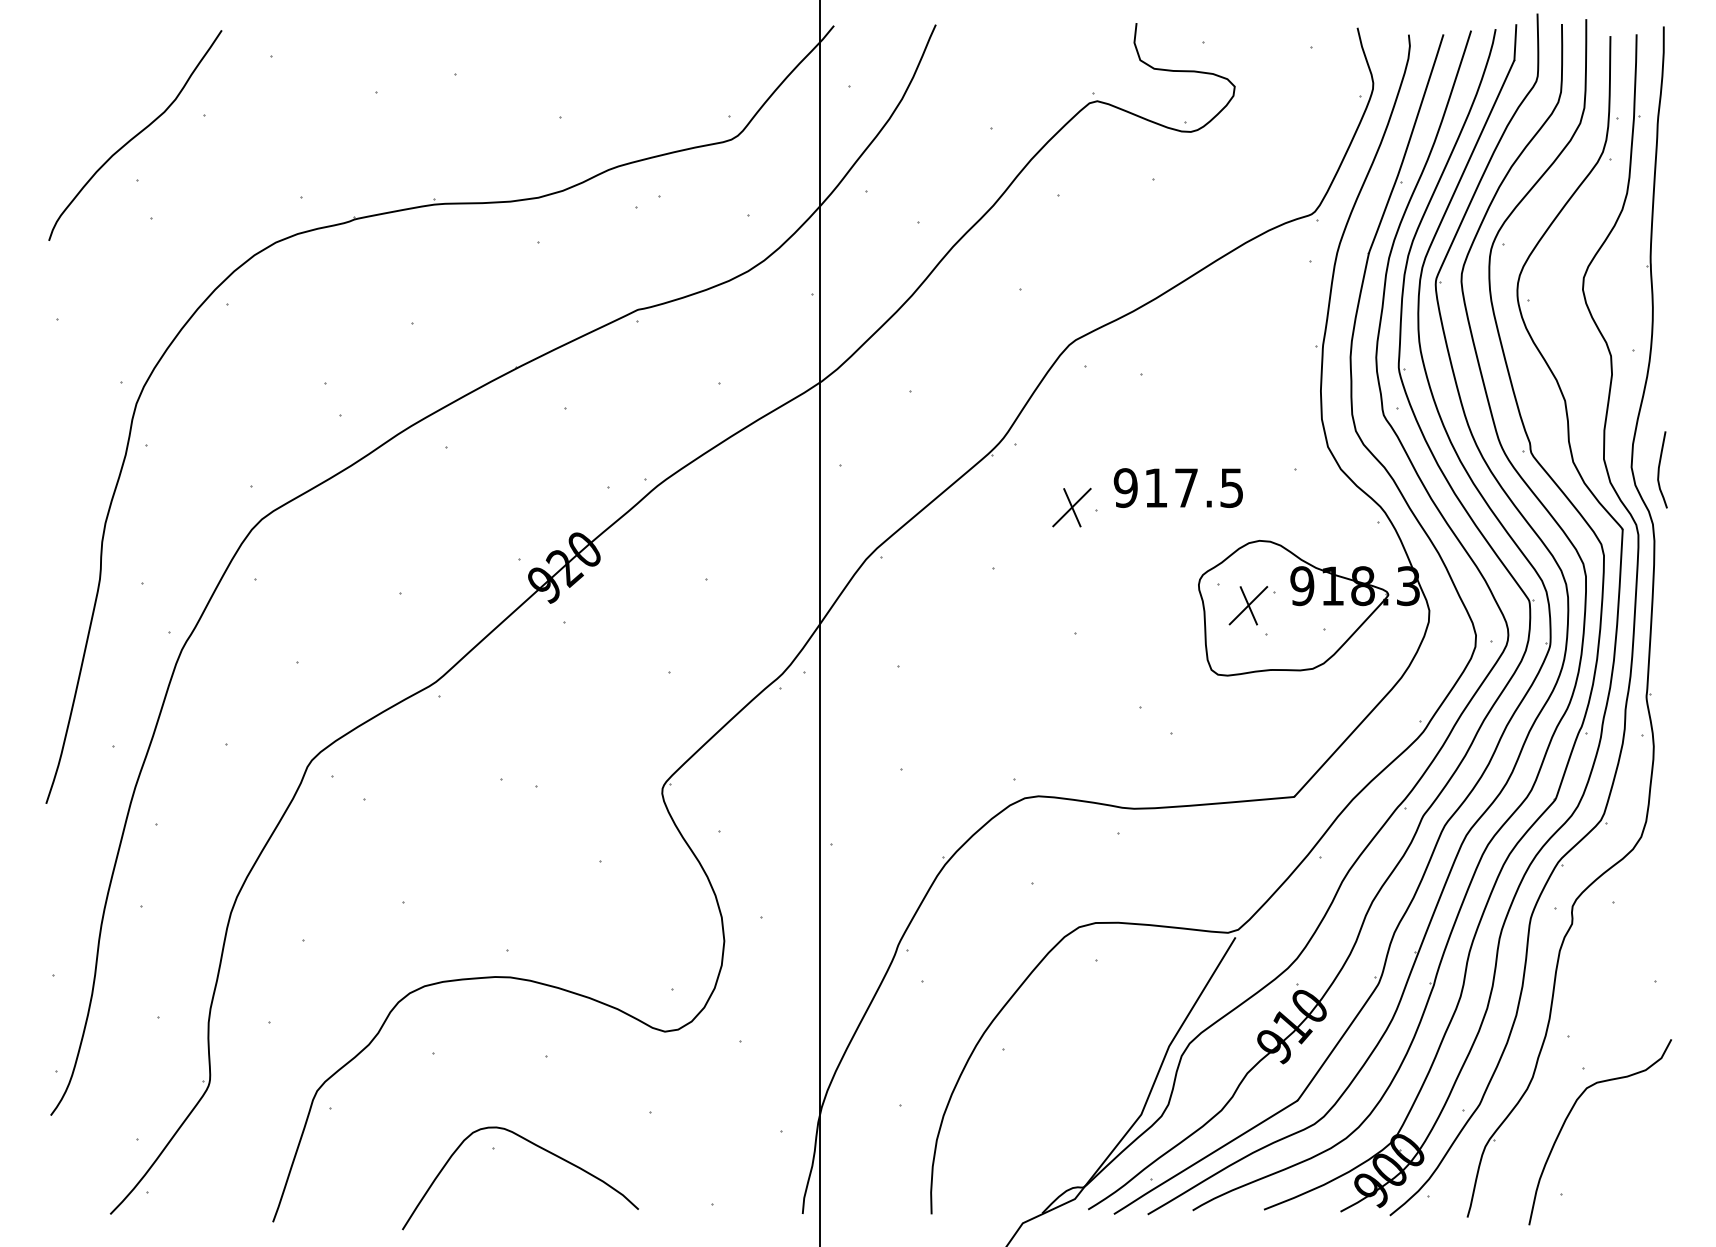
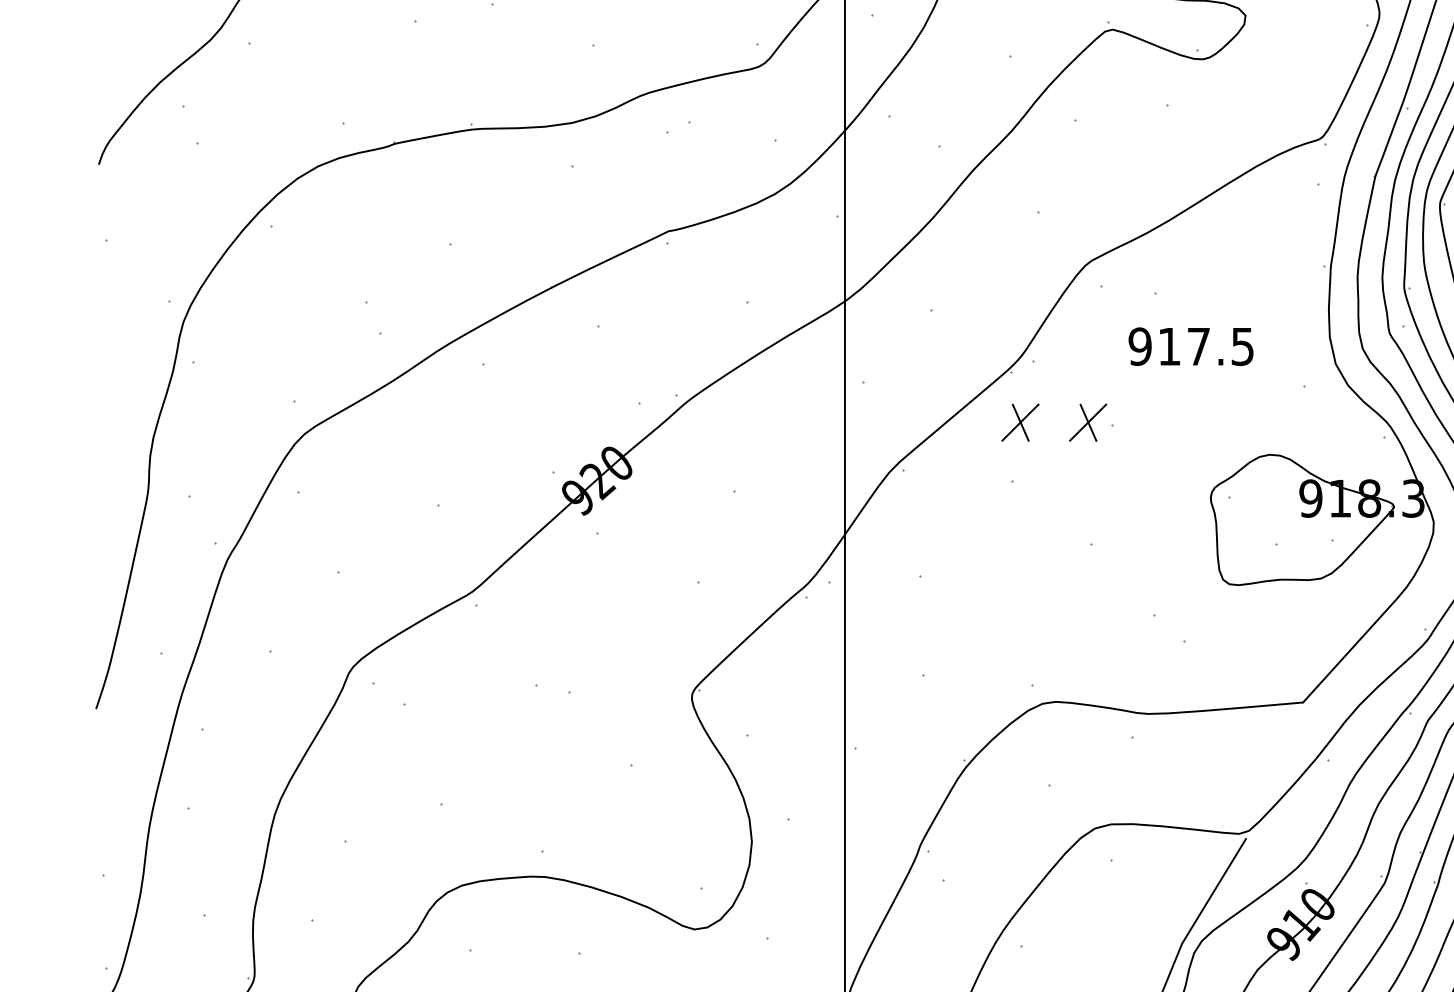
part: (1185, 491) -> (1197, 350), moved
part: (1001, 507) -> (1019, 422), added
part: (1251, 605) -> (1261, 517), removed

